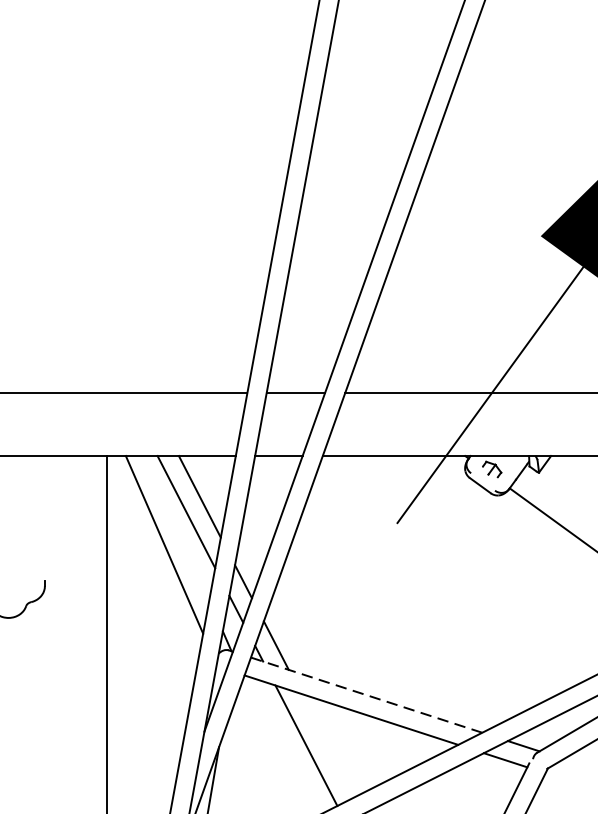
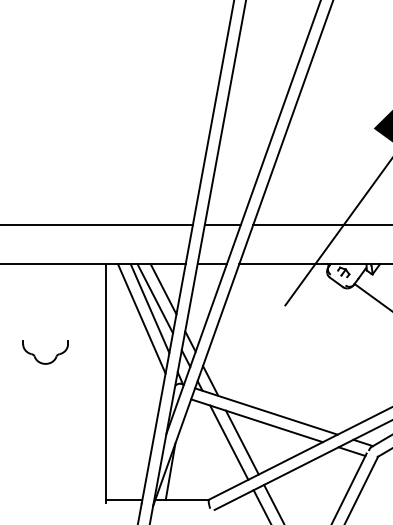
line: (177, 528) -> (149, 308), added
line: (366, 695) -> (266, 411), dashed -> solid
line: (326, 745) -> (241, 442), added

